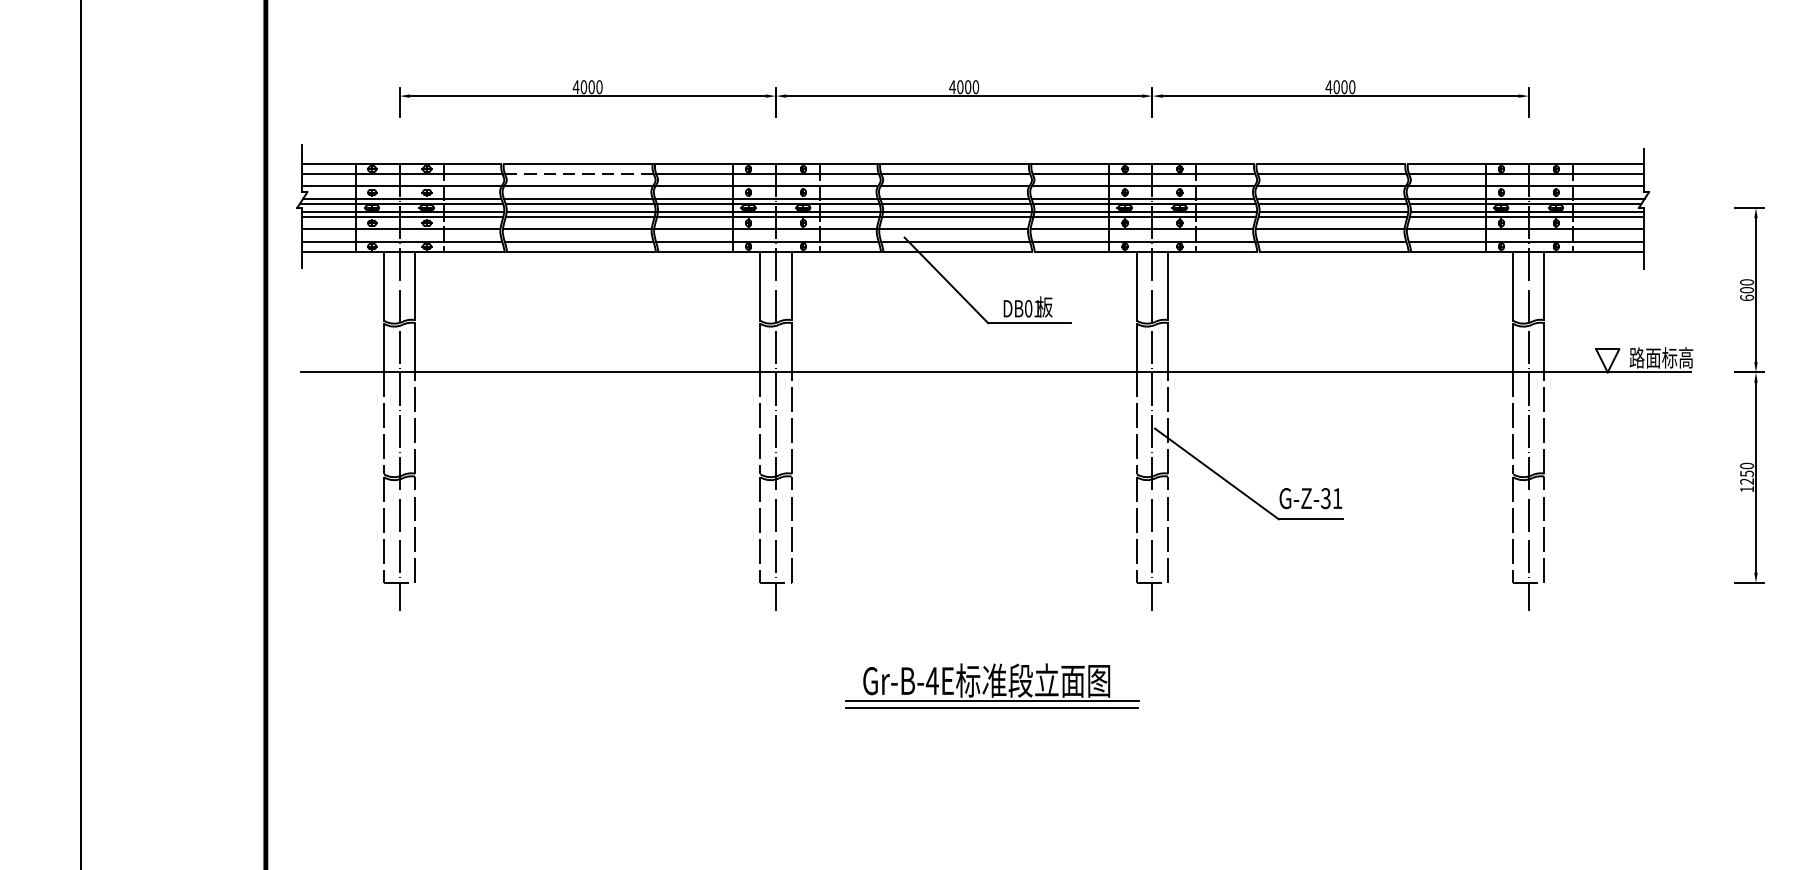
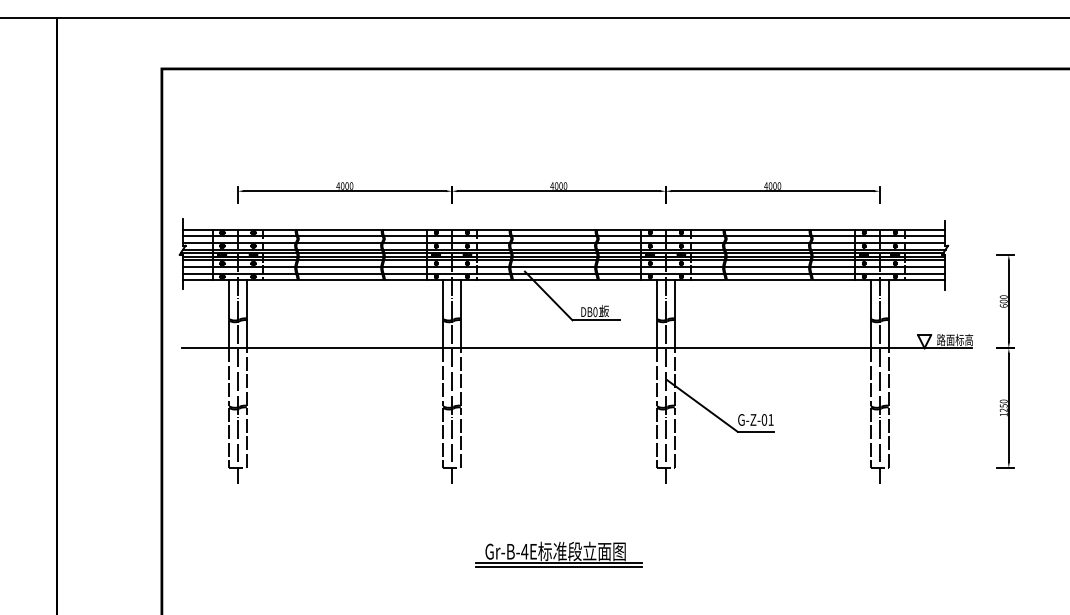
line: (580, 173) -> (340, 235), dashed -> solid
text: (1326, 497) -> (764, 419), G-Z-31 -> G-Z-01
part: (991, 685) -> (558, 554), moved

